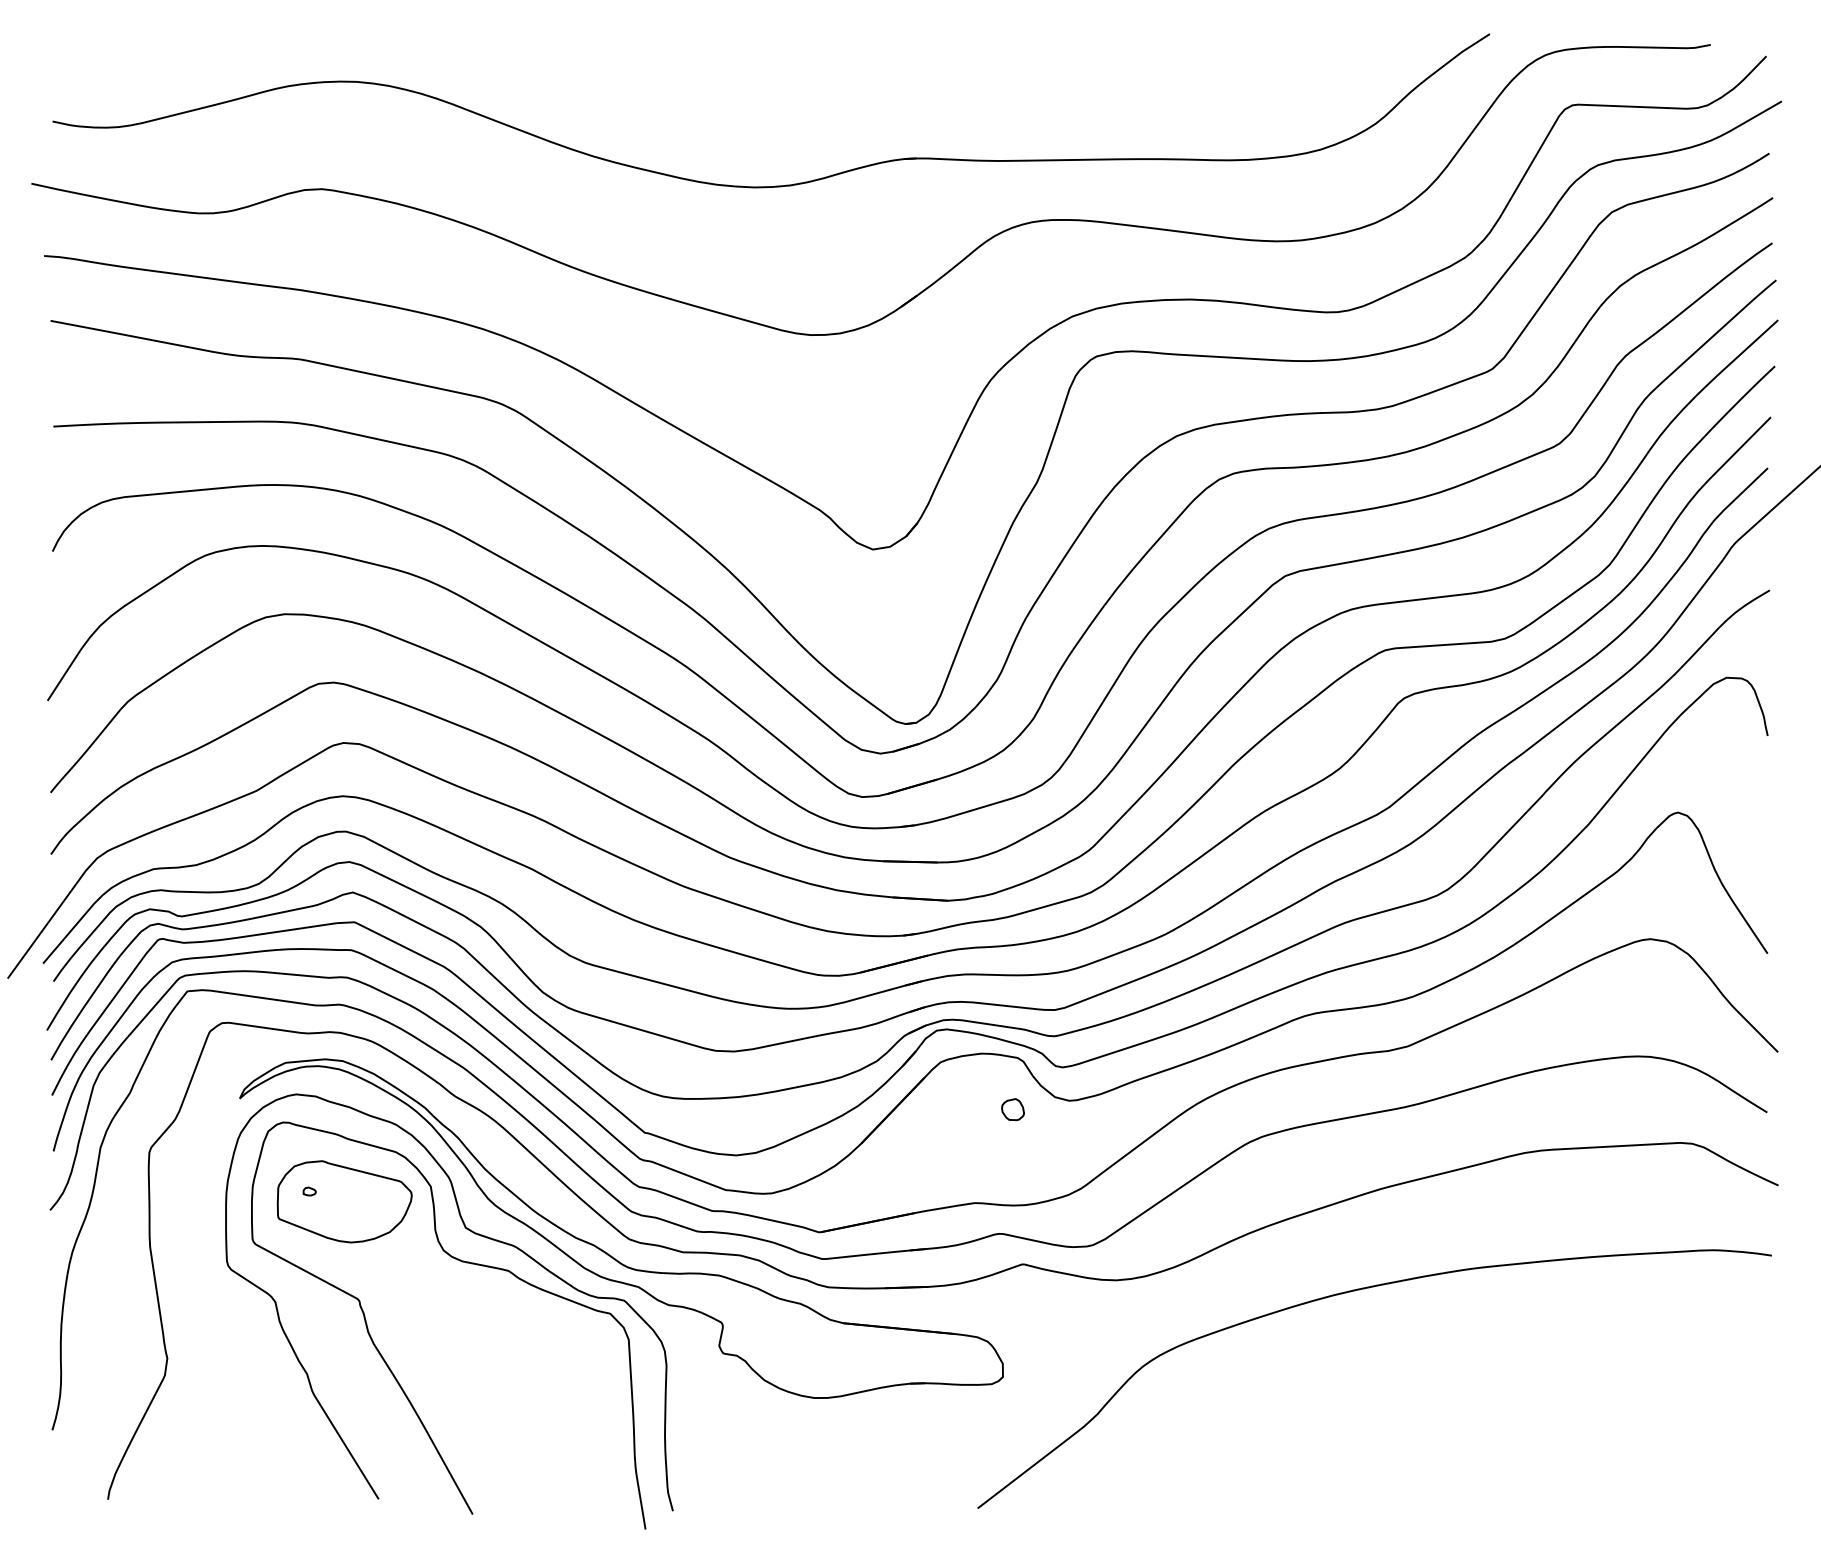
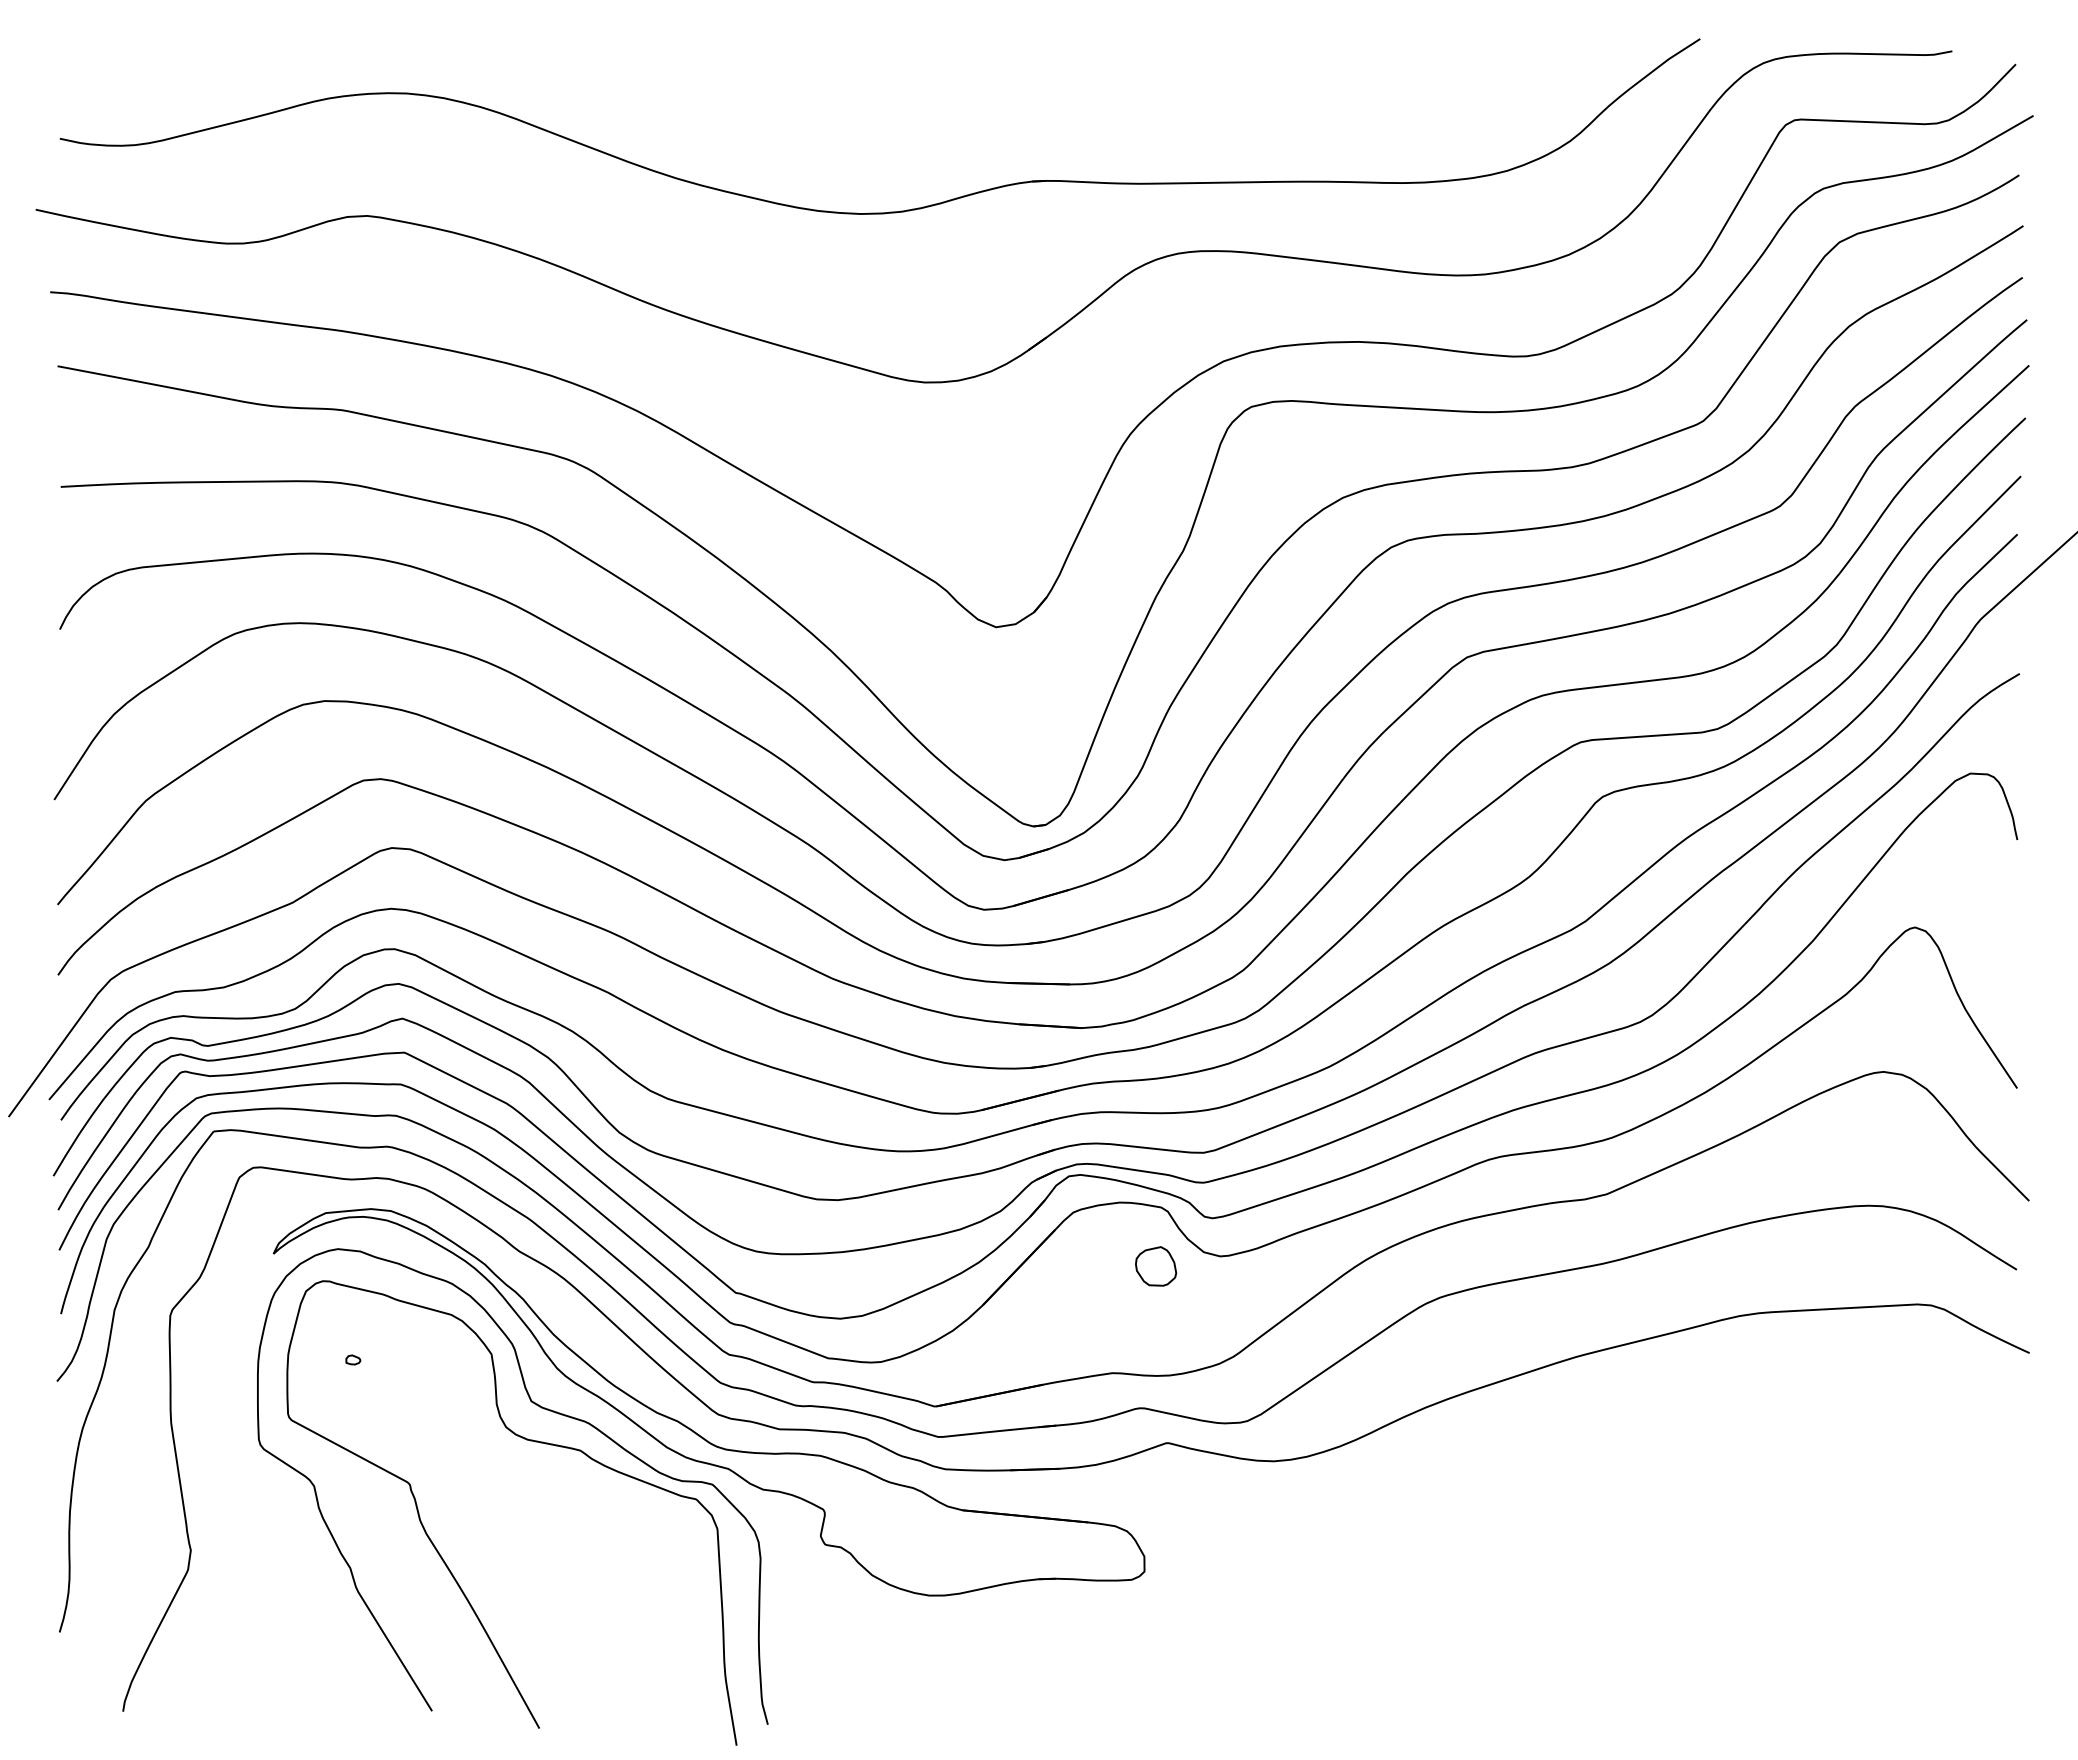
part: (1012, 1109) -> (1155, 1266), size x1.6
part: (344, 1201) -> (393, 1371), removed
curve: (1356, 1291) -> (1548, 1473), removed

